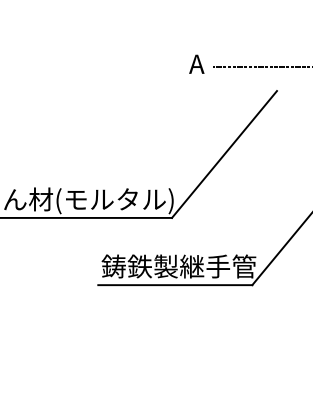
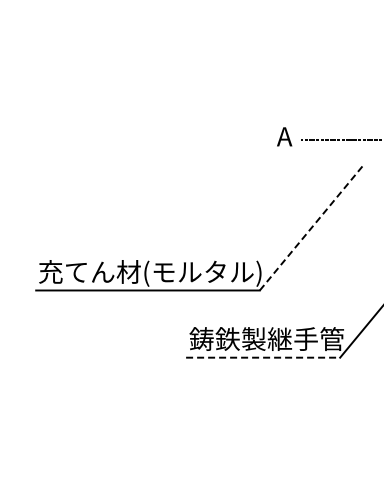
line: (224, 153) -> (312, 226), solid -> dashed
line: (175, 284) -> (263, 357), solid -> dashed

